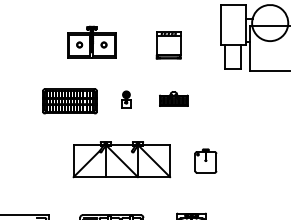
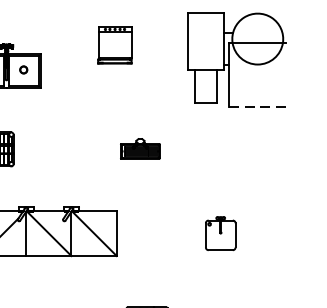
part: (168, 45) -> (114, 45), moved
line: (270, 71) -> (258, 107), solid -> dashed
part: (173, 98) -> (139, 148), moved
part: (126, 99) -> (55, 146), removed
part: (205, 160) -> (220, 232), moved

